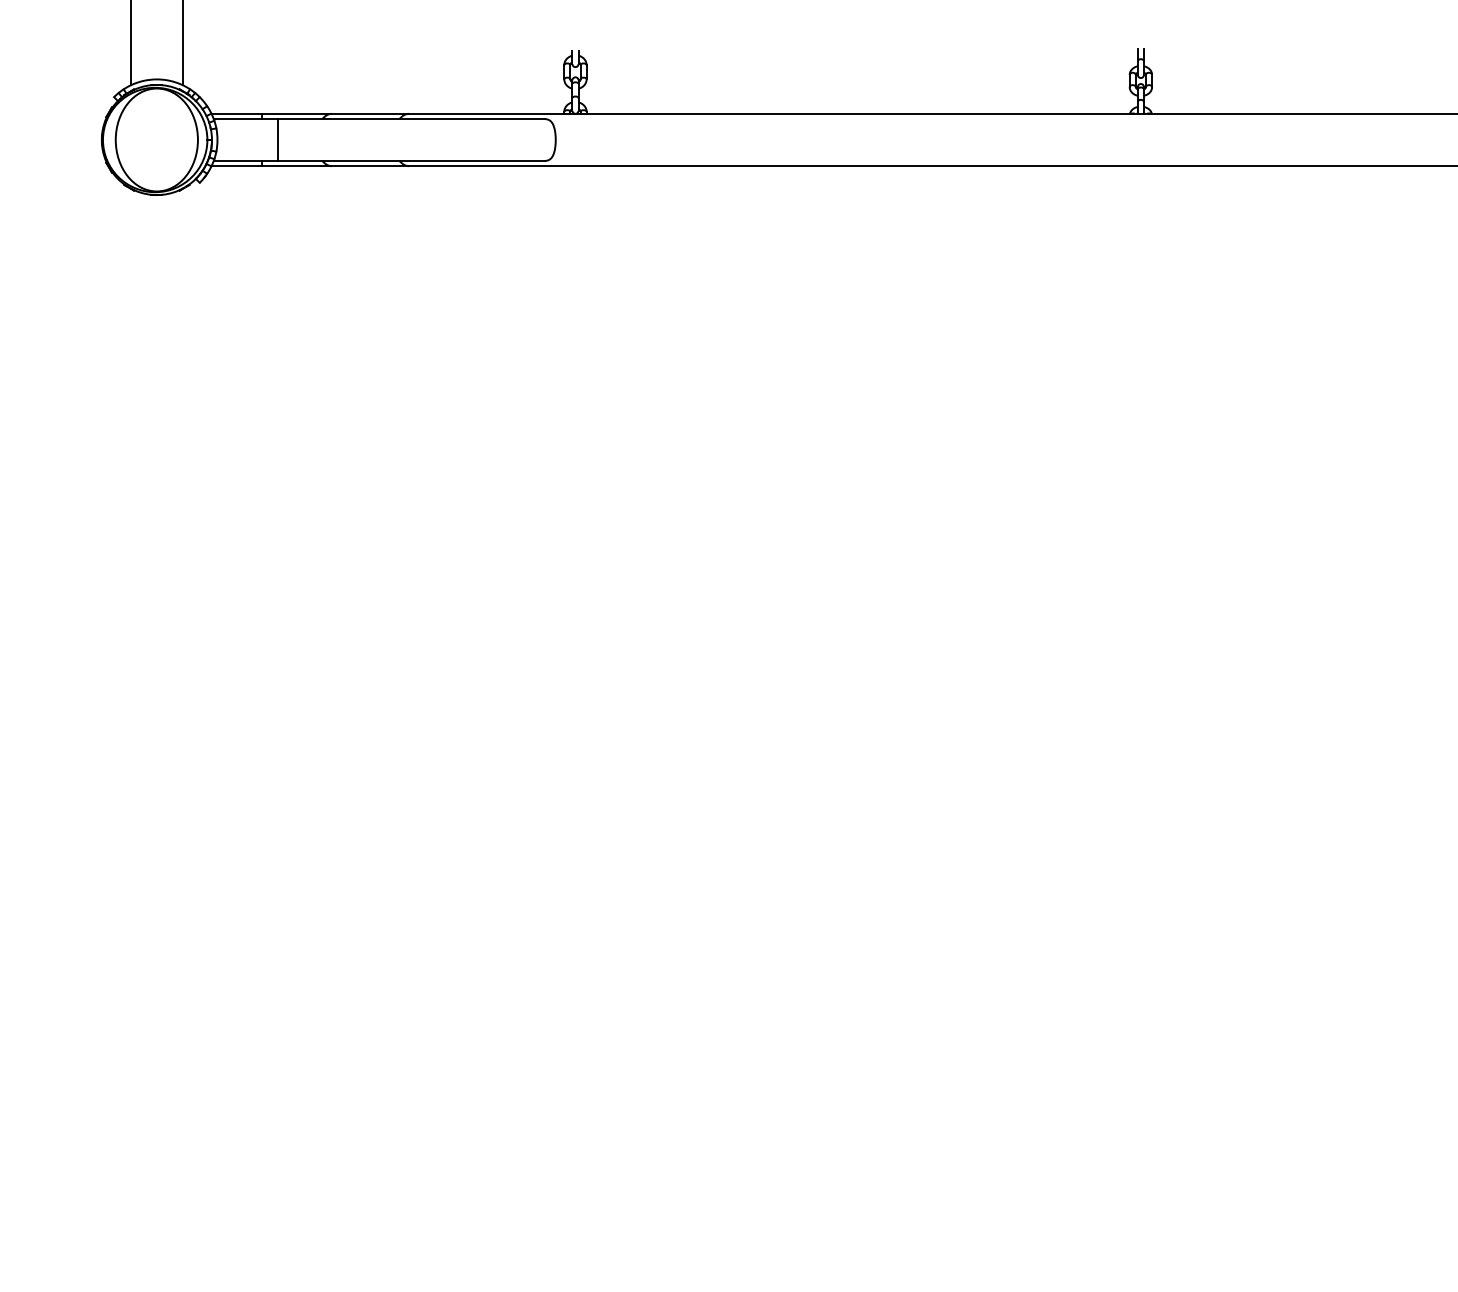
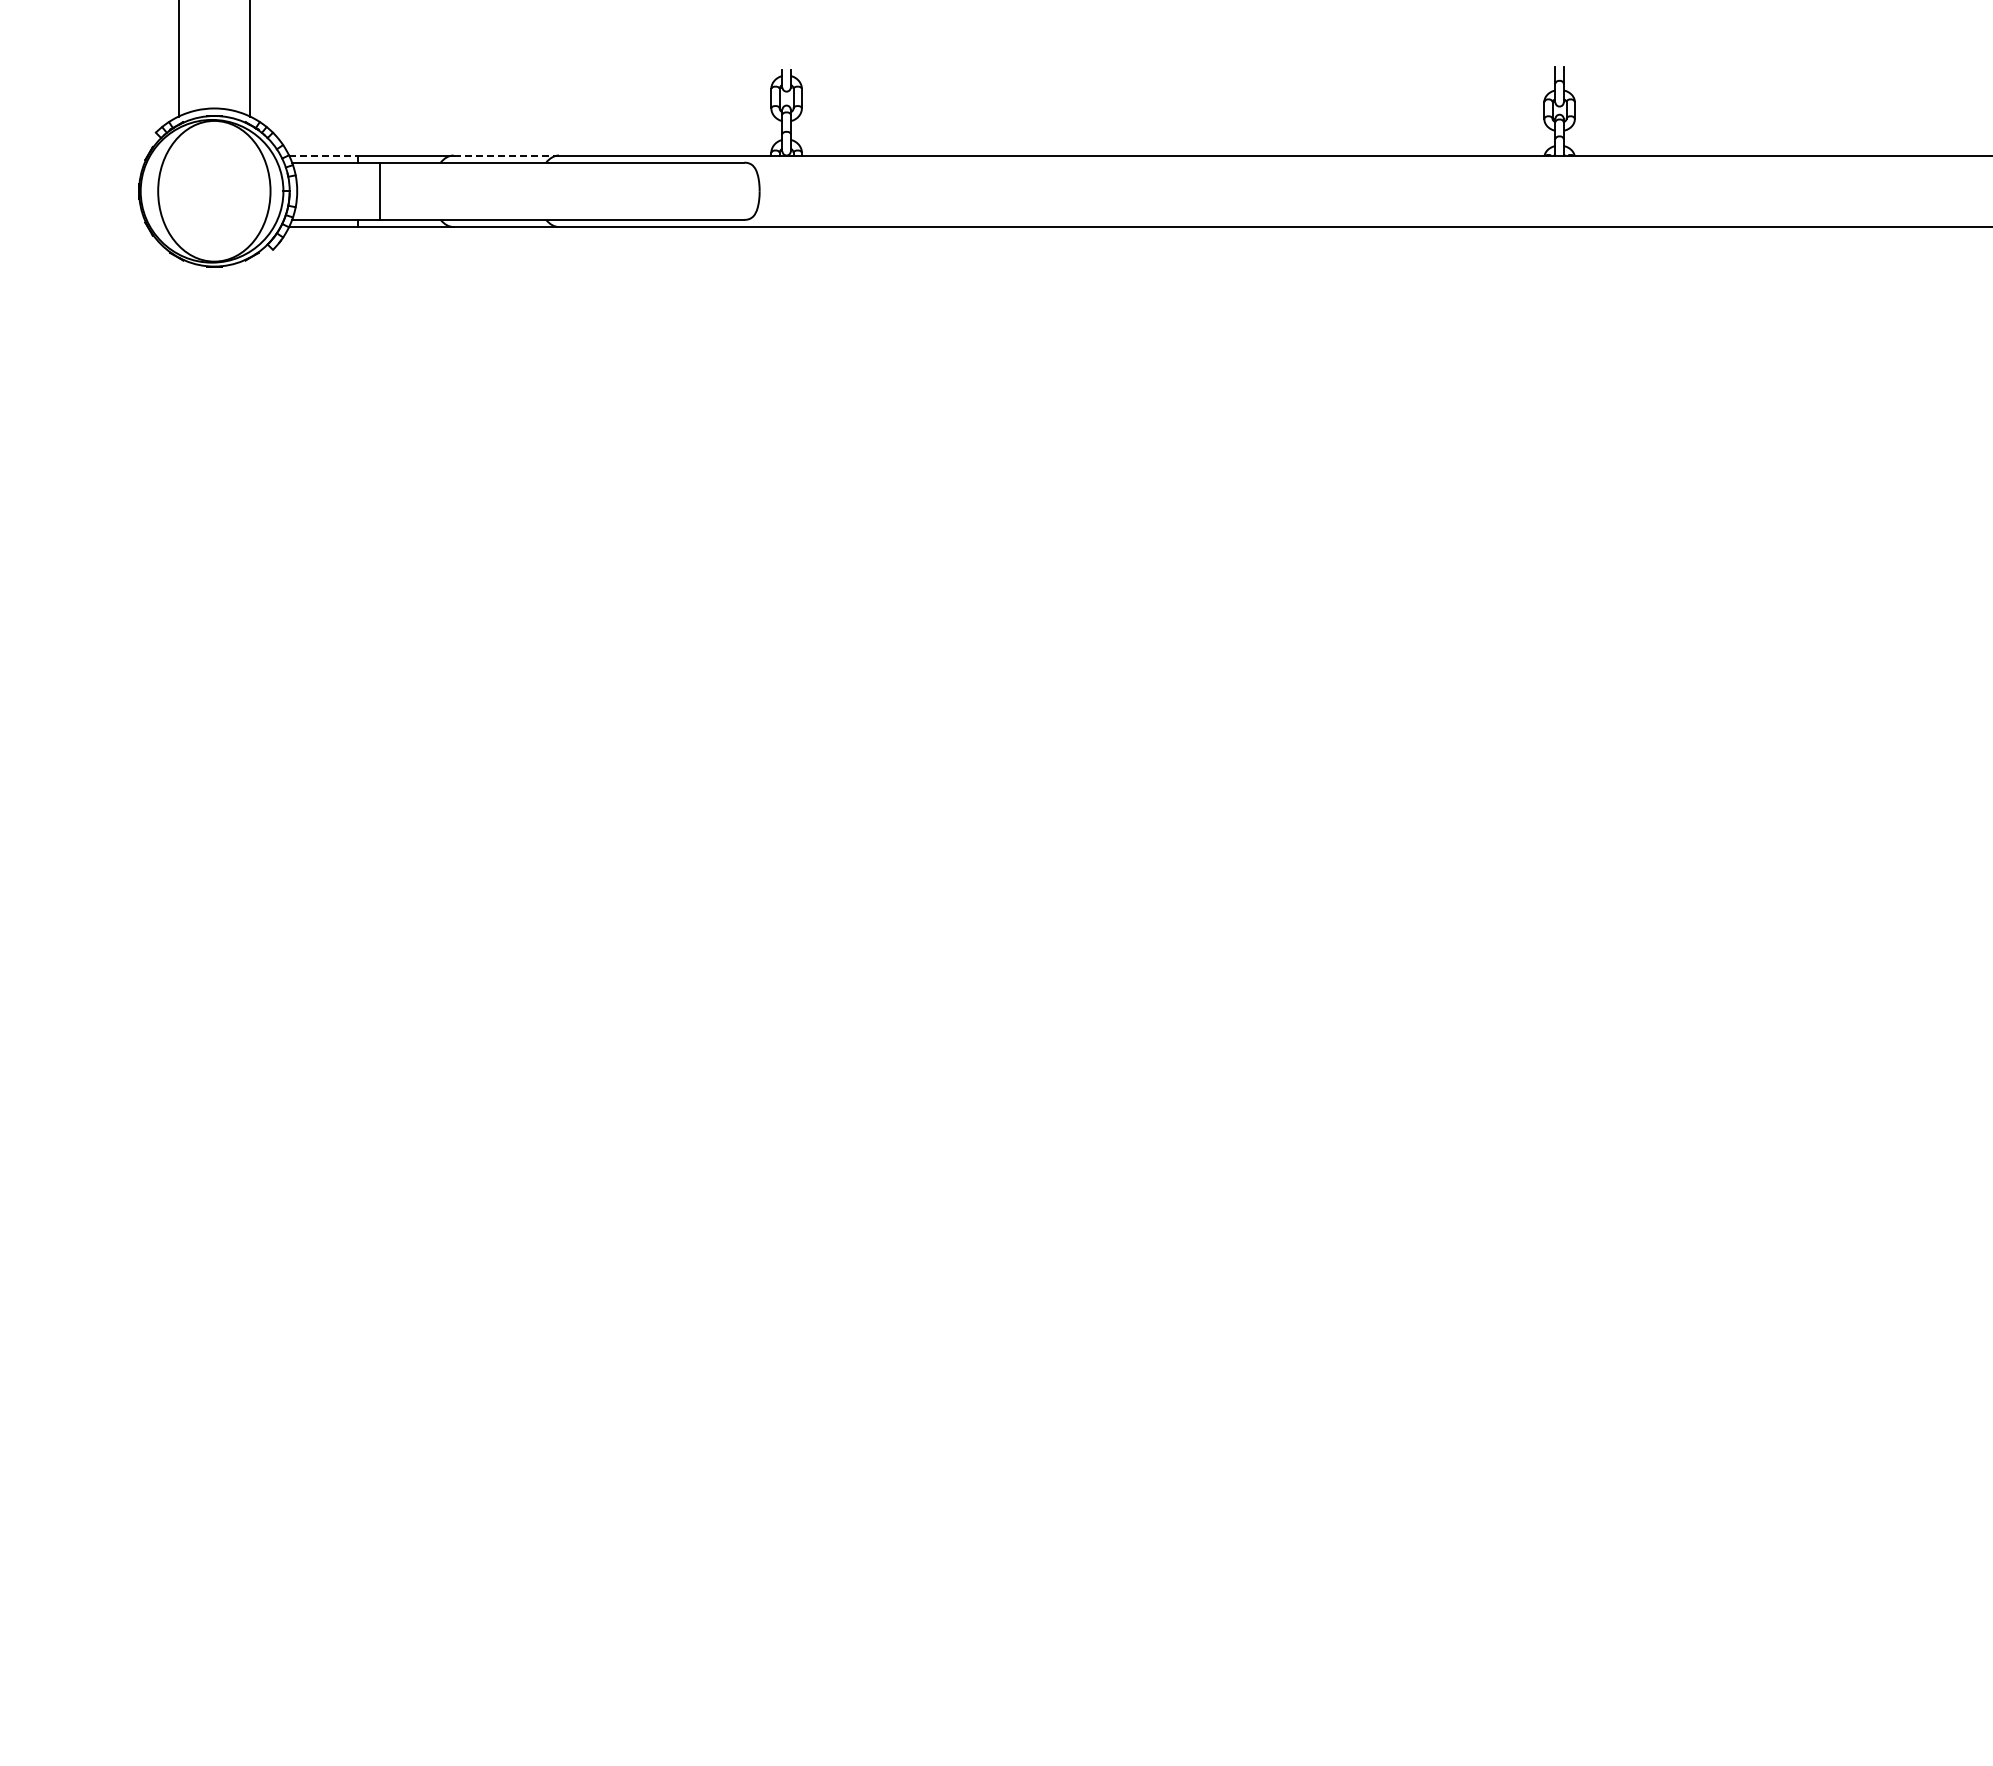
line: (236, 113) -> (323, 155), solid -> dashed
line: (370, 113) -> (506, 155), solid -> dashed

